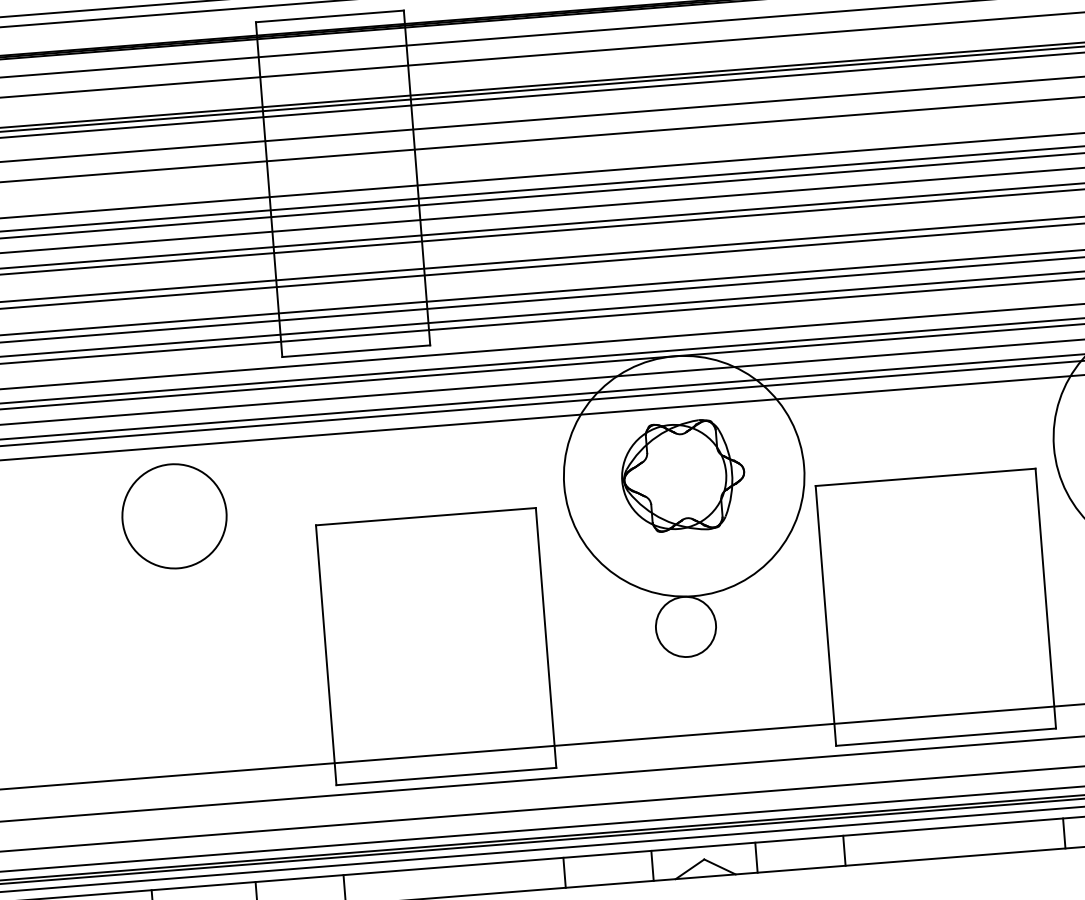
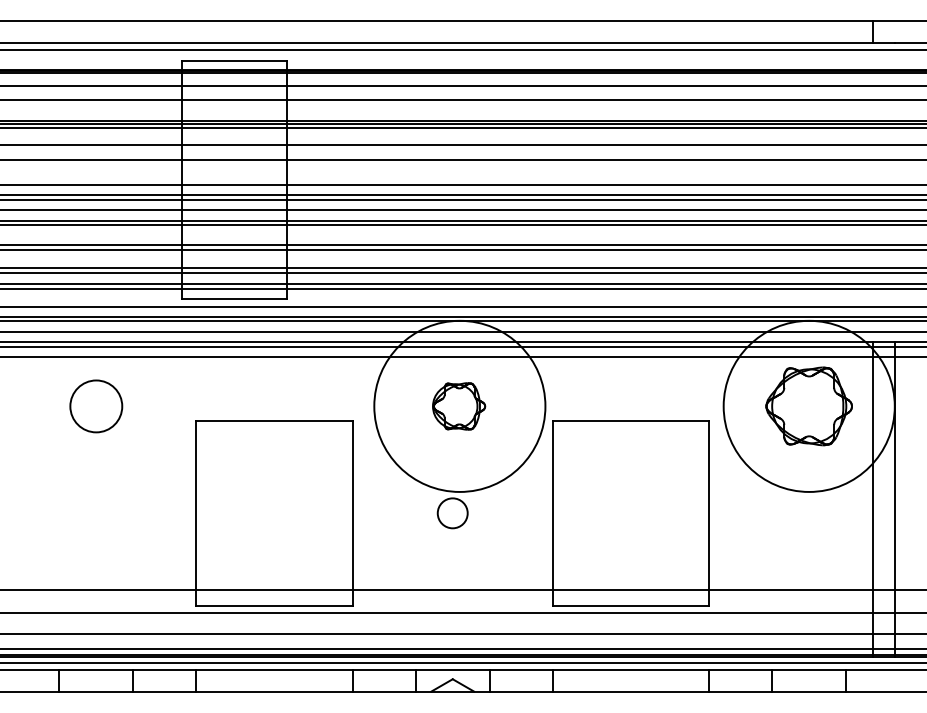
part: (682, 476) -> (458, 406), size x0.6
circle: (174, 516) -> (96, 406), size x0.7
circle: (685, 625) -> (452, 512), size x0.7

